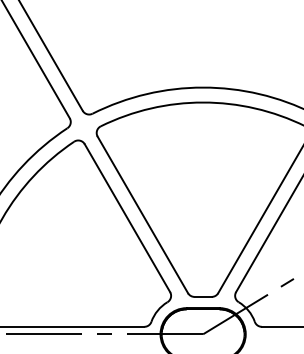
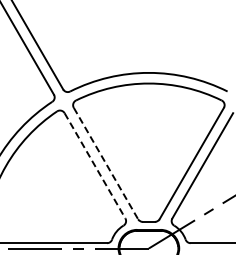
line: (143, 214) -> (106, 163), solid -> dashed
line: (128, 217) -> (95, 165), solid -> dashed

